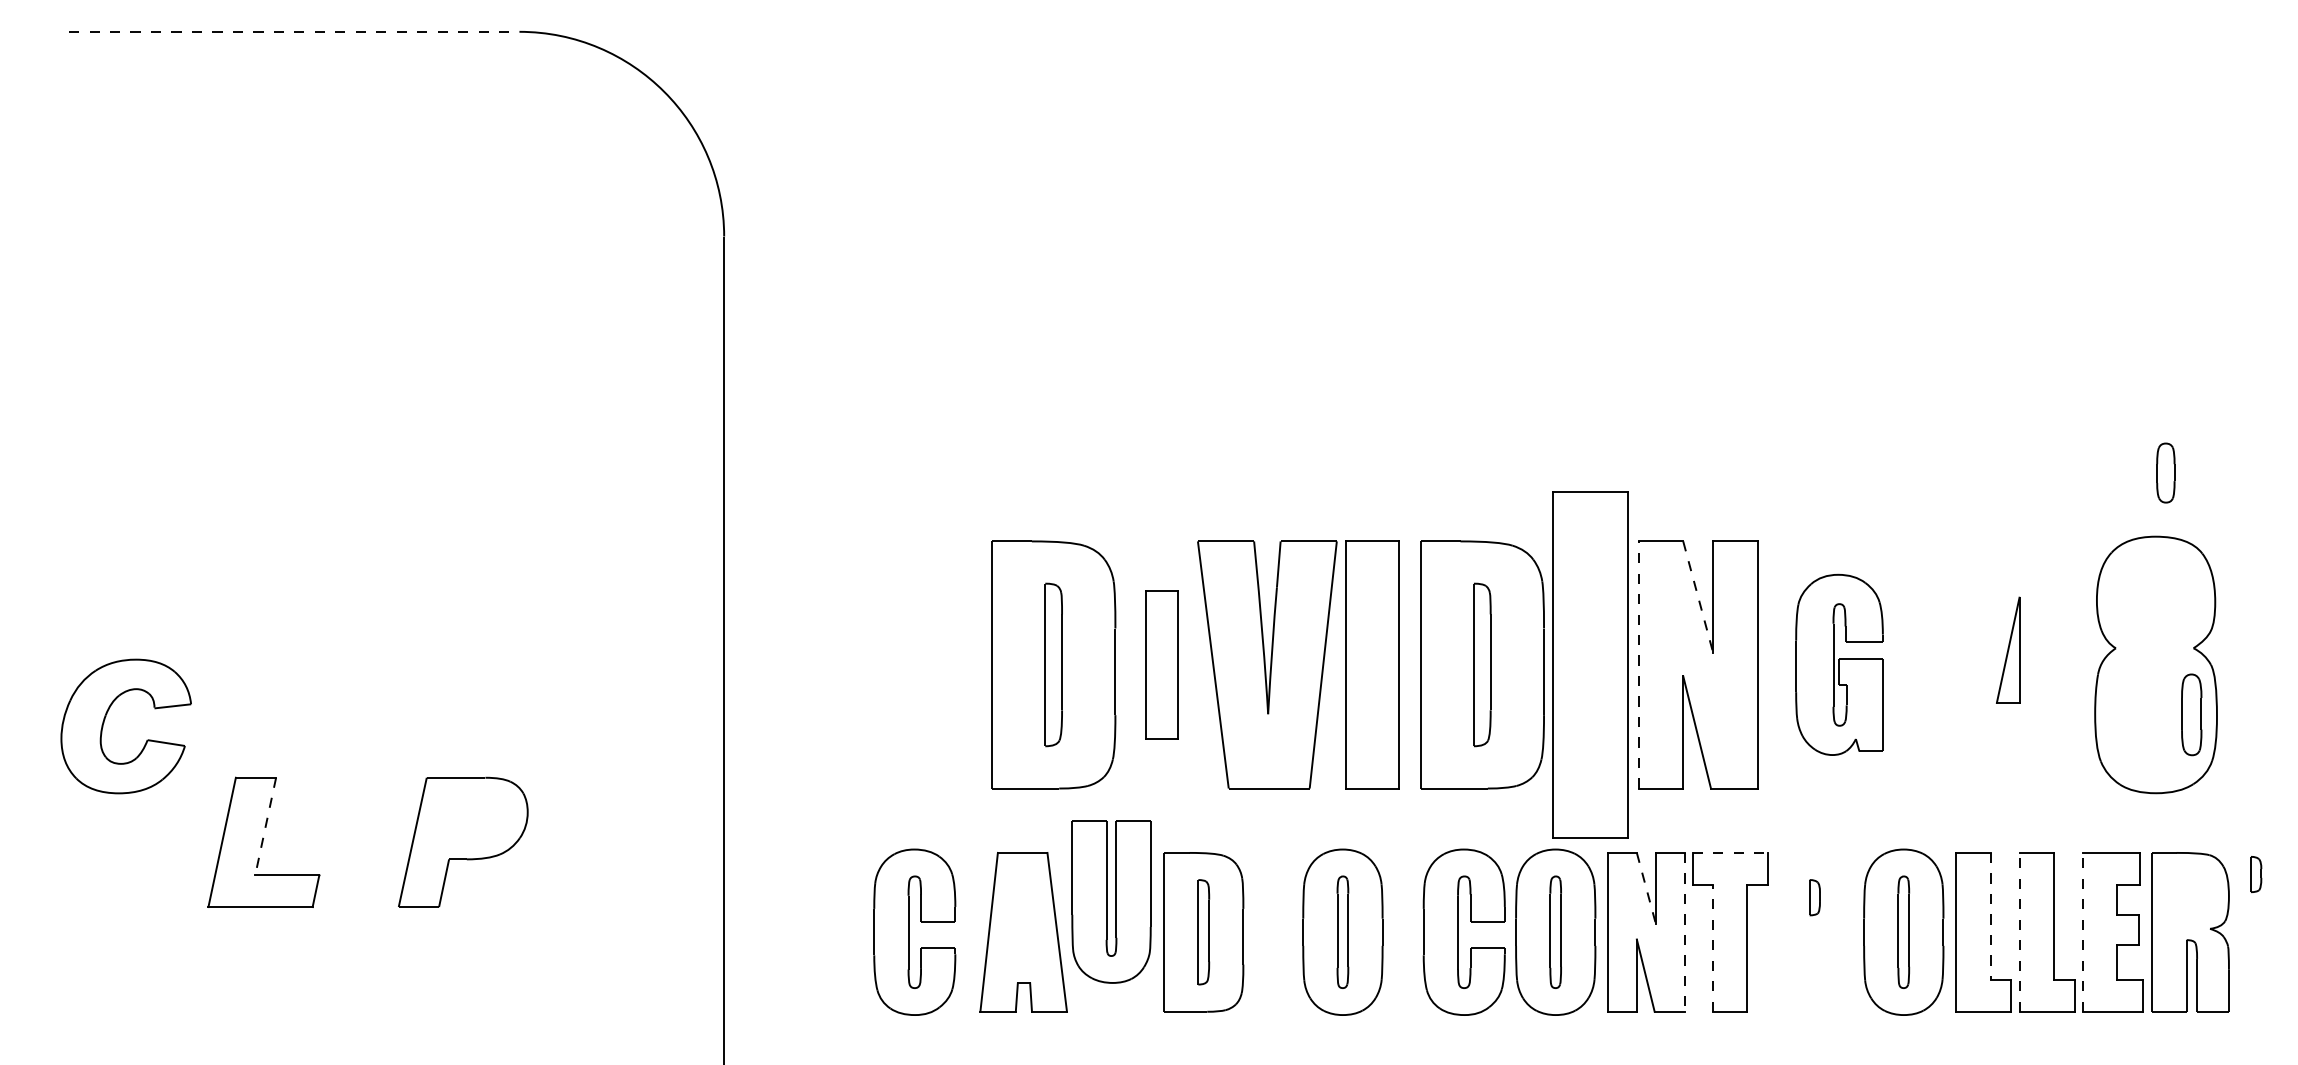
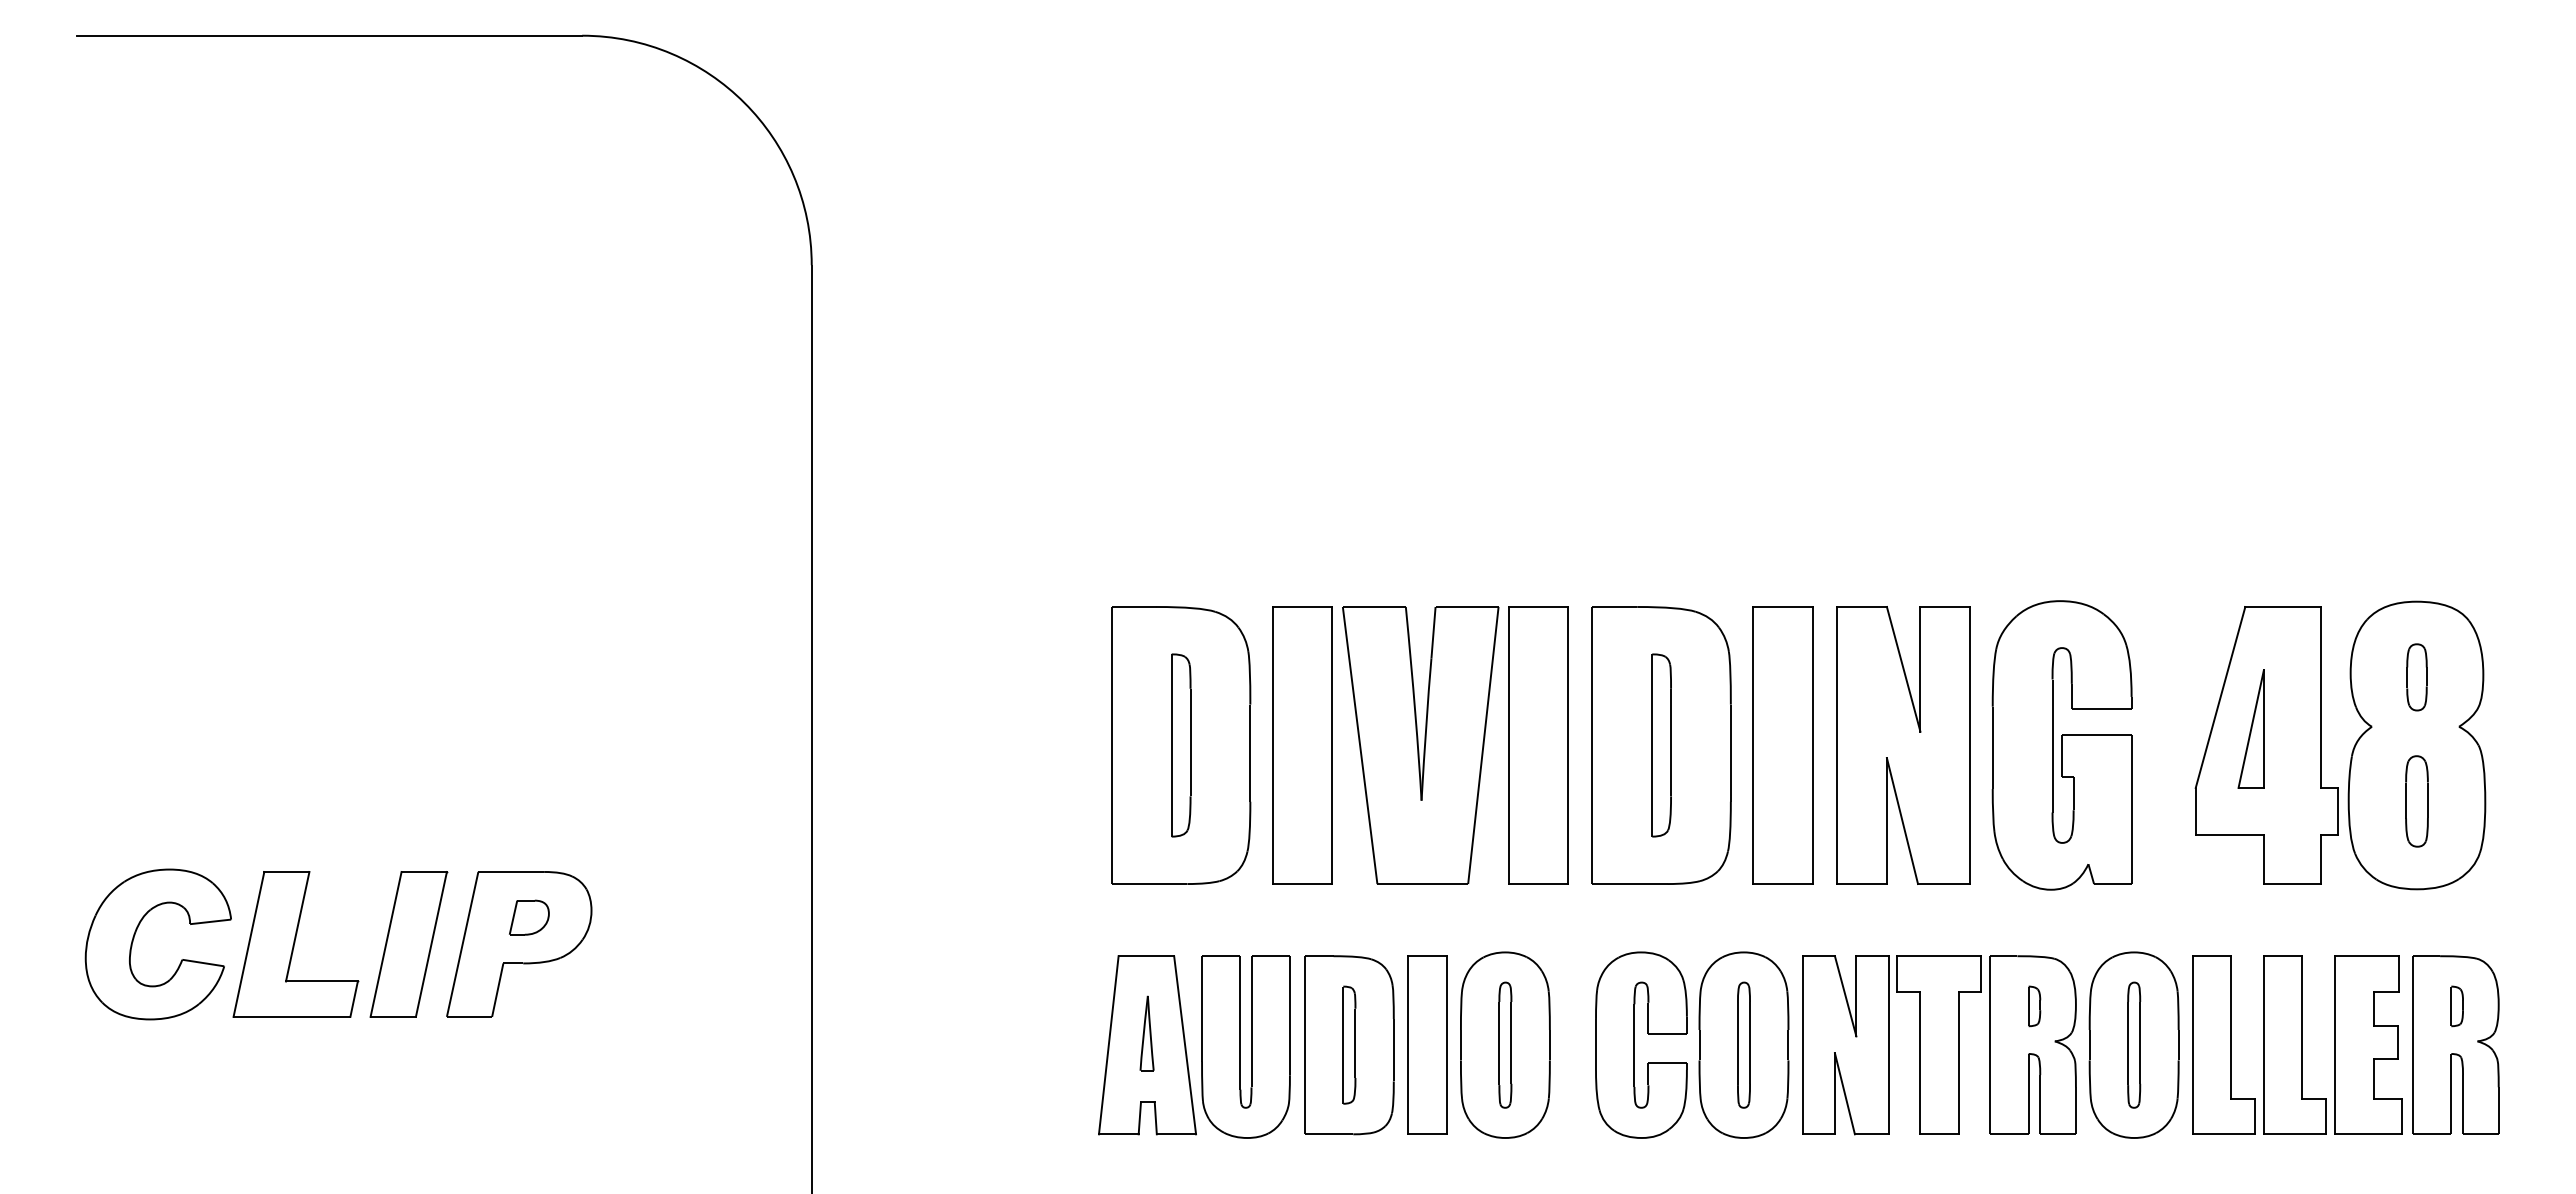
line: (294, 31) -> (330, 35), dashed -> solid
part: (2165, 473) -> (2416, 677), moved
line: (1698, 597) -> (1903, 669), dashed -> solid
part: (1161, 664) -> (1302, 745), size x1.67
part: (1590, 664) -> (1782, 745), size x0.71
line: (1639, 664) -> (1837, 745), dashed -> solid
part: (1838, 664) -> (2061, 745), size x1.43
part: (2021, 664) -> (2266, 745), added
part: (2191, 714) -> (2416, 801), moved
part: (105, 718) -> (135, 935), moved
part: (472, 818) -> (529, 917), added
line: (265, 826) -> (297, 926), dashed -> solid
part: (364, 842) -> (408, 944), added
line: (1730, 853) -> (1939, 956), dashed -> solid
part: (2255, 874) -> (2456, 1006), moved
line: (1646, 888) -> (1845, 996), dashed -> solid
part: (1111, 901) -> (1245, 1046), moved
line: (1990, 916) -> (2231, 1027), dashed -> solid
part: (1022, 921) -> (1146, 1033), added
part: (908, 931) -> (1018, 1044), removed
part: (1273, 931) -> (1427, 1044), added
part: (1813, 931) -> (2032, 1044), added
line: (2020, 931) -> (2264, 1044), dashed -> solid
line: (2083, 931) -> (2335, 1044), dashed -> solid
line: (1684, 932) -> (1888, 1045), dashed -> solid
line: (1713, 947) -> (1920, 1062), dashed -> solid

